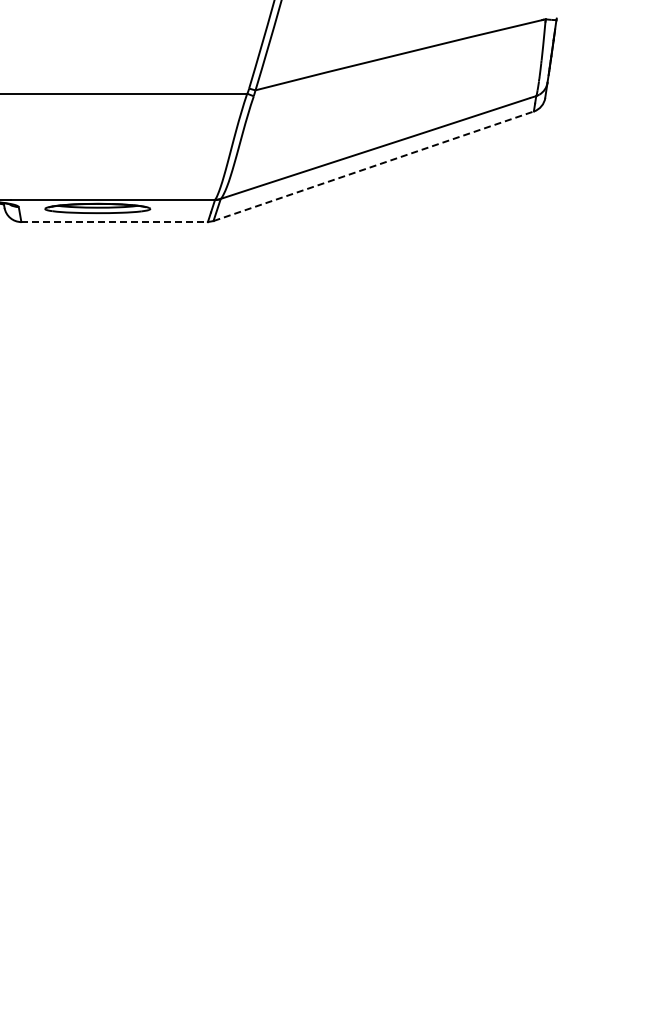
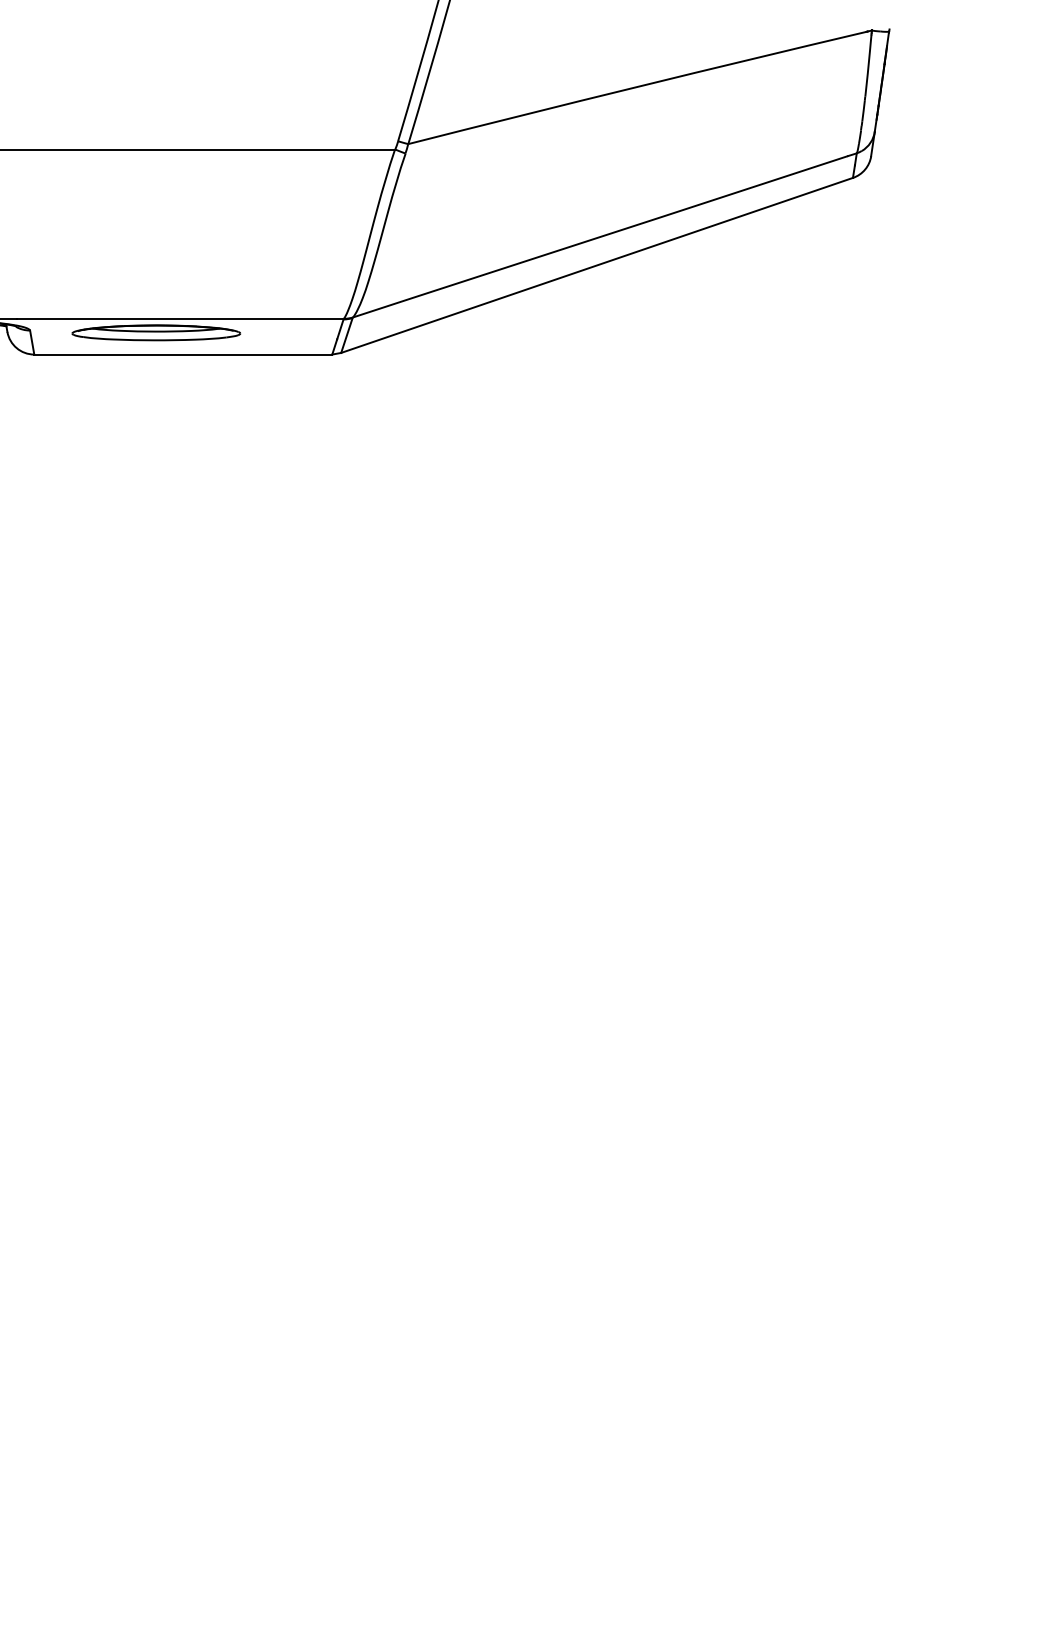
line: (374, 166) -> (598, 265), dashed -> solid
line: (115, 222) -> (184, 355), dashed -> solid

